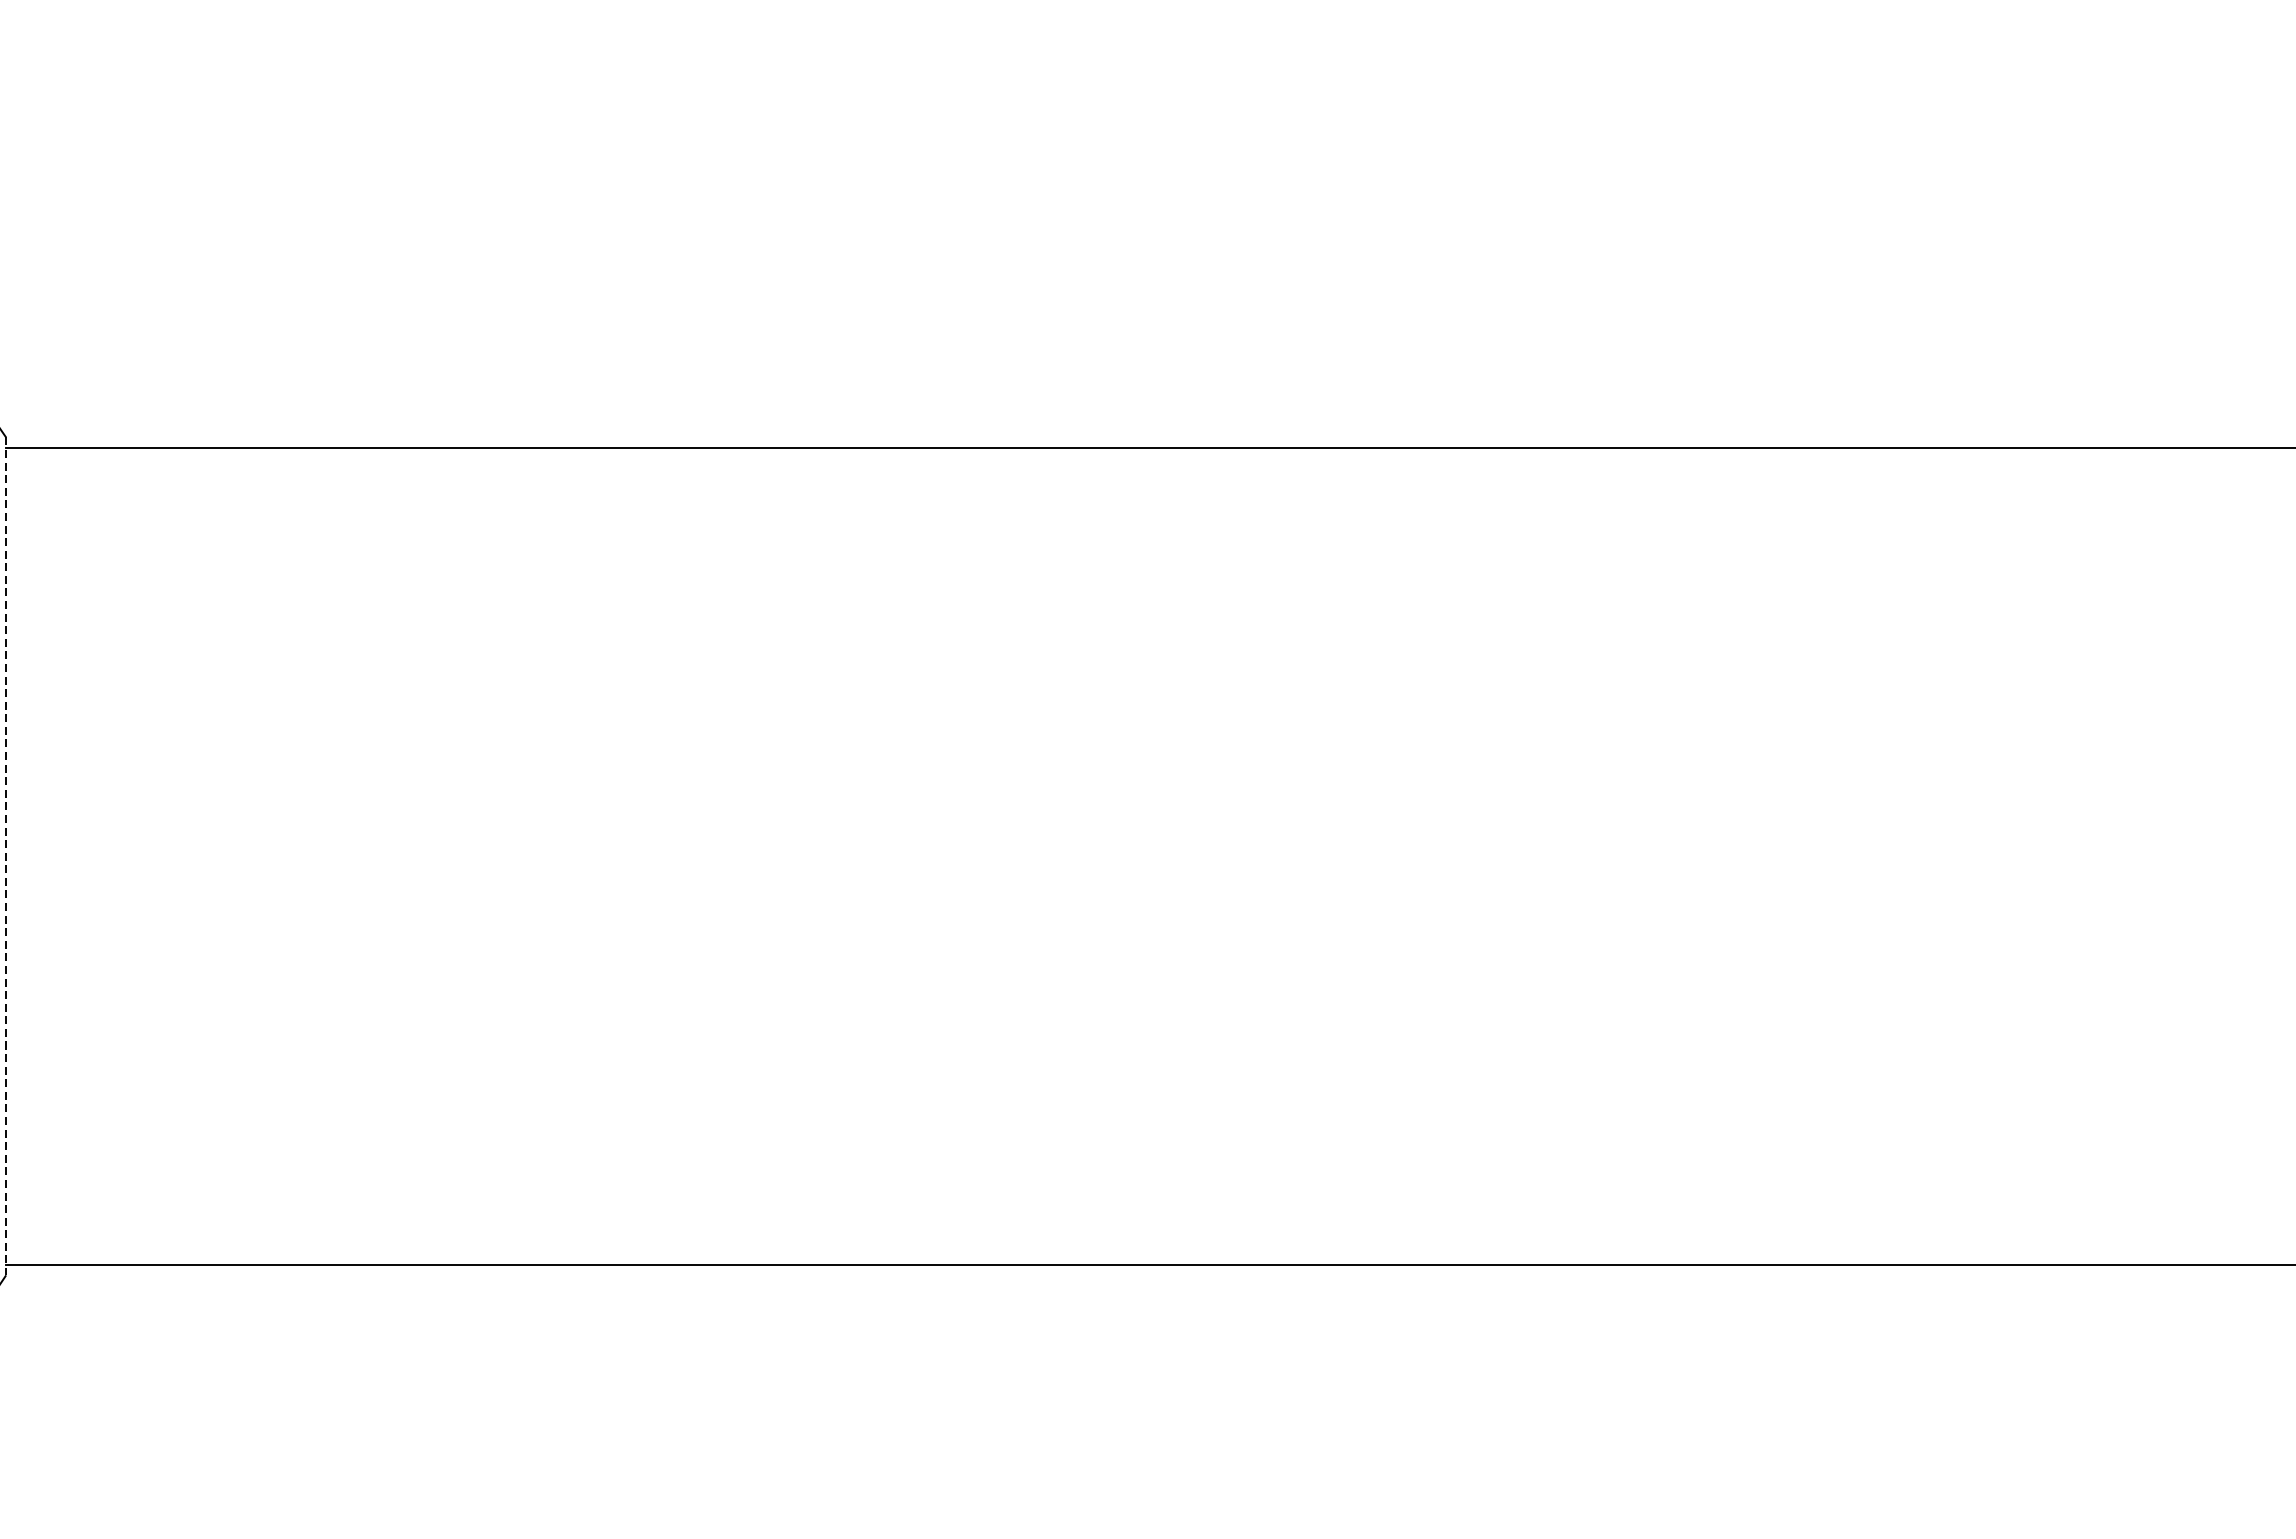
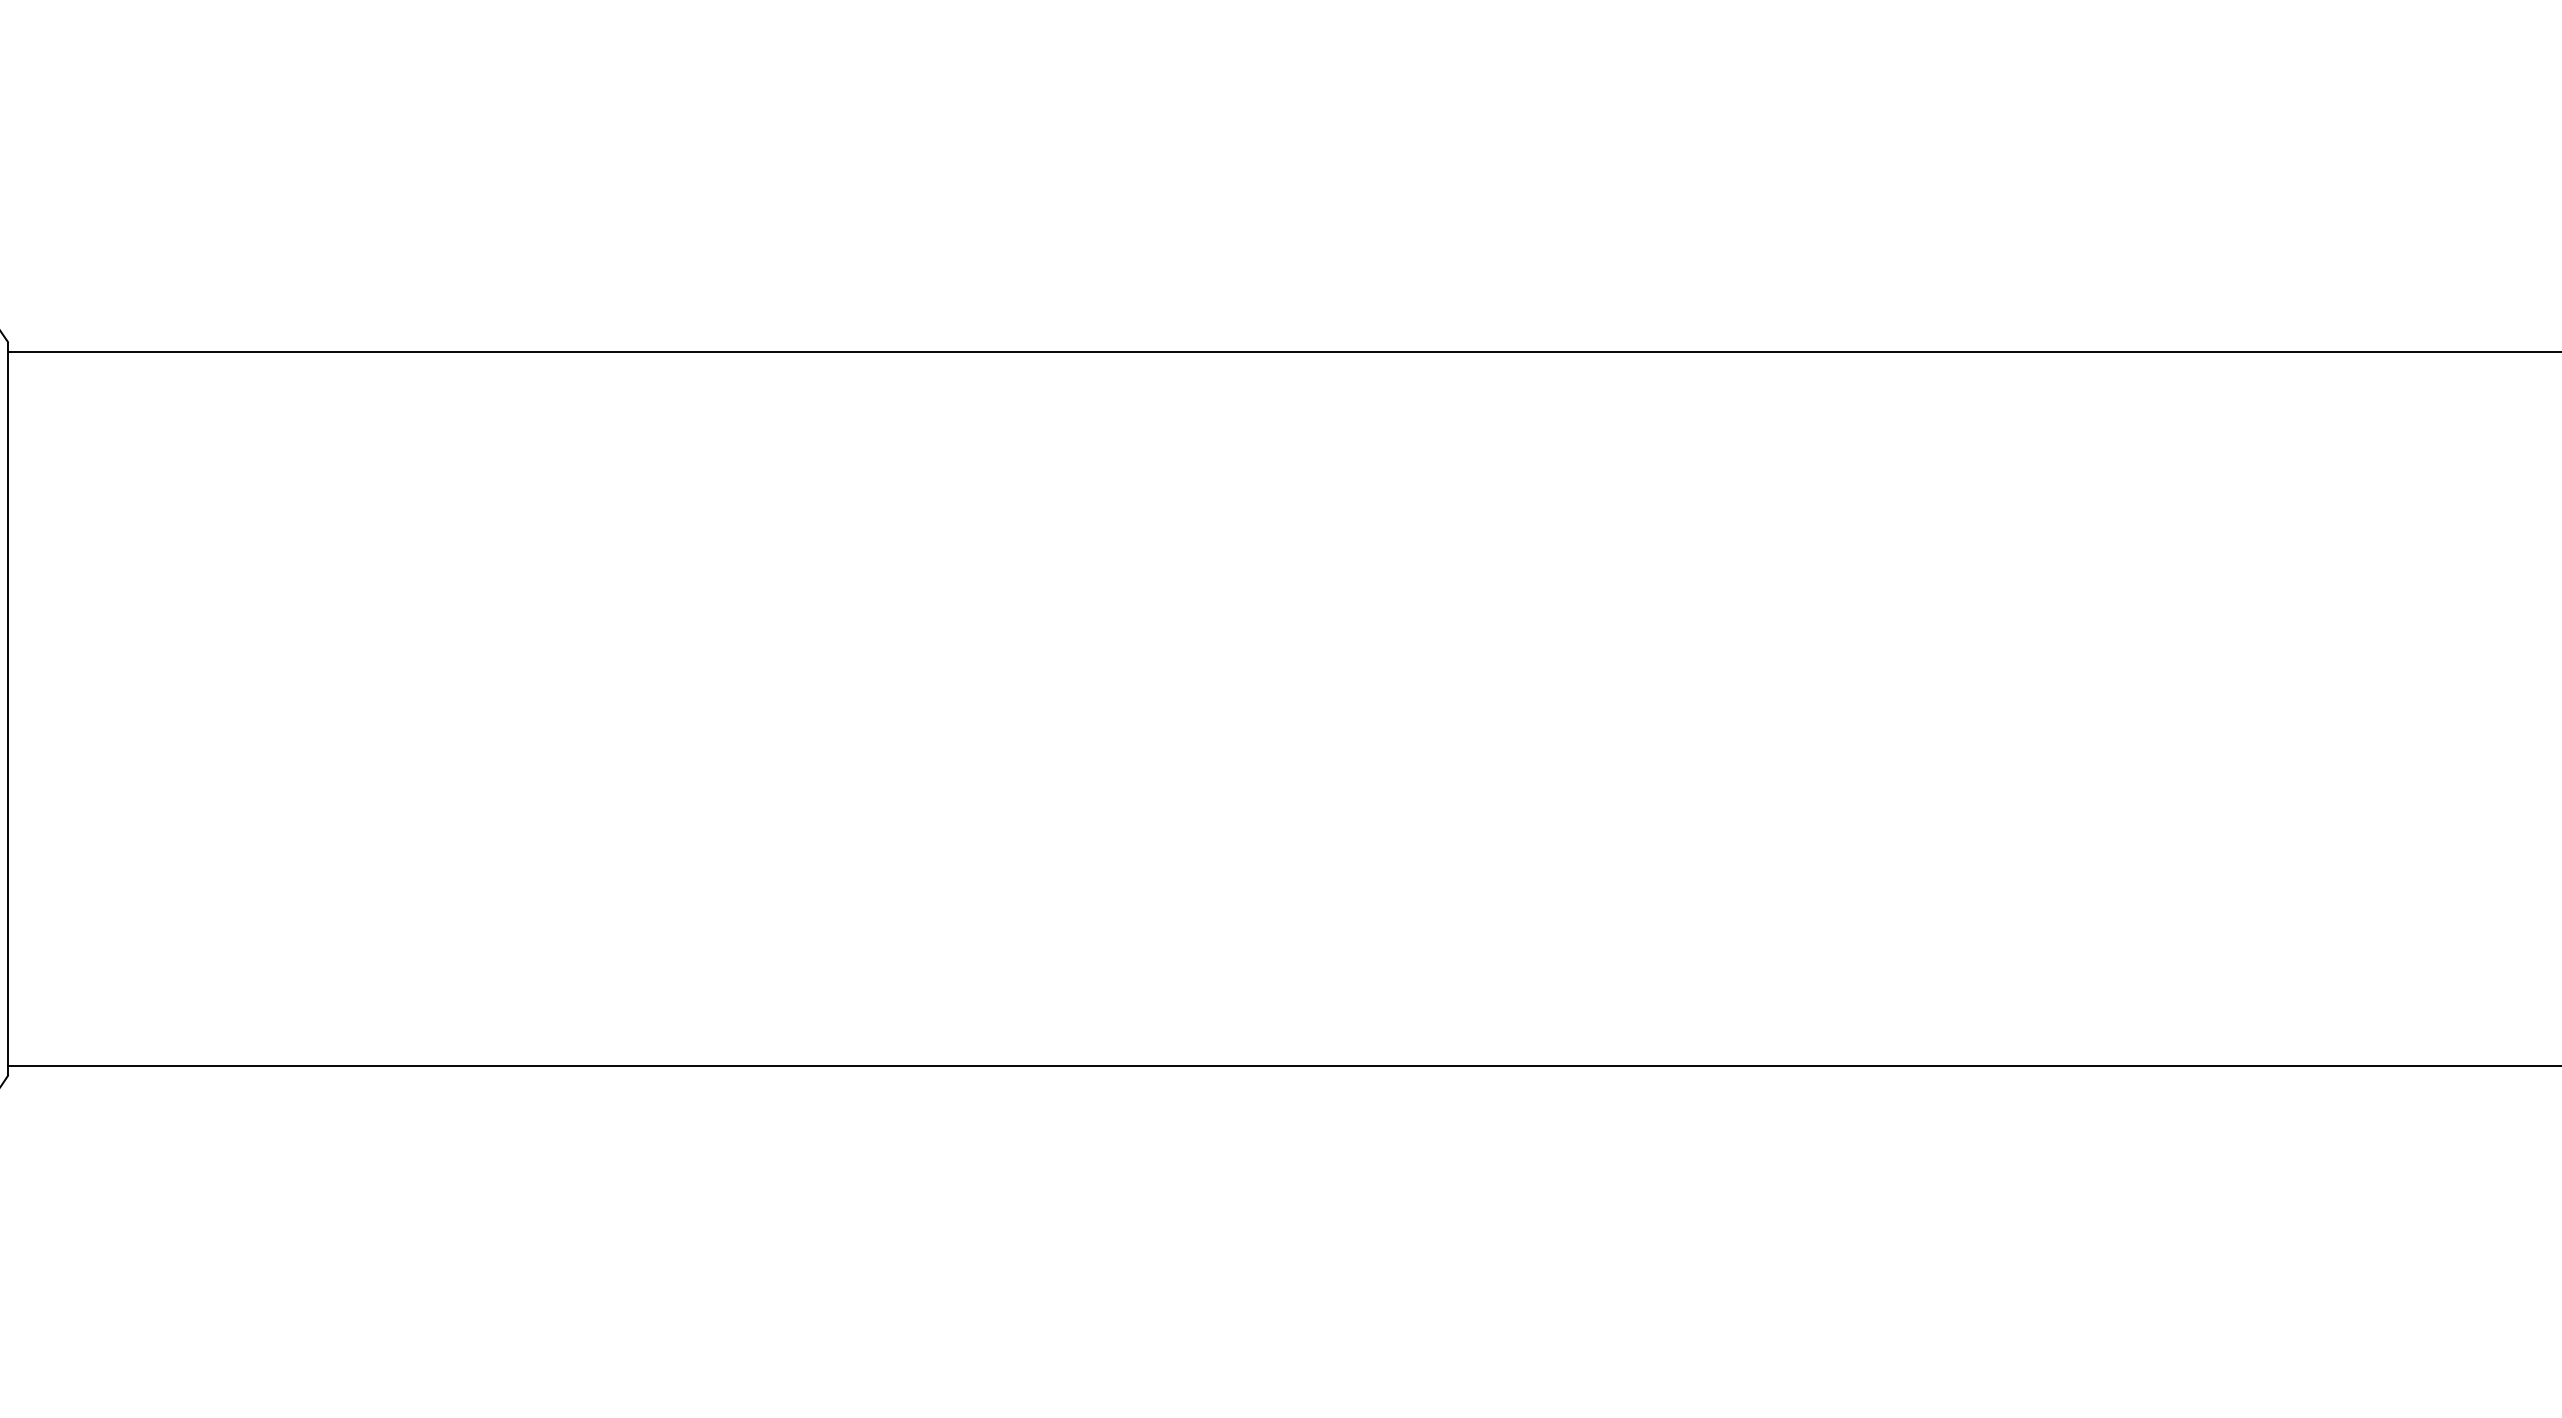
line: (6, 857) -> (8, 709), dashed -> solid

